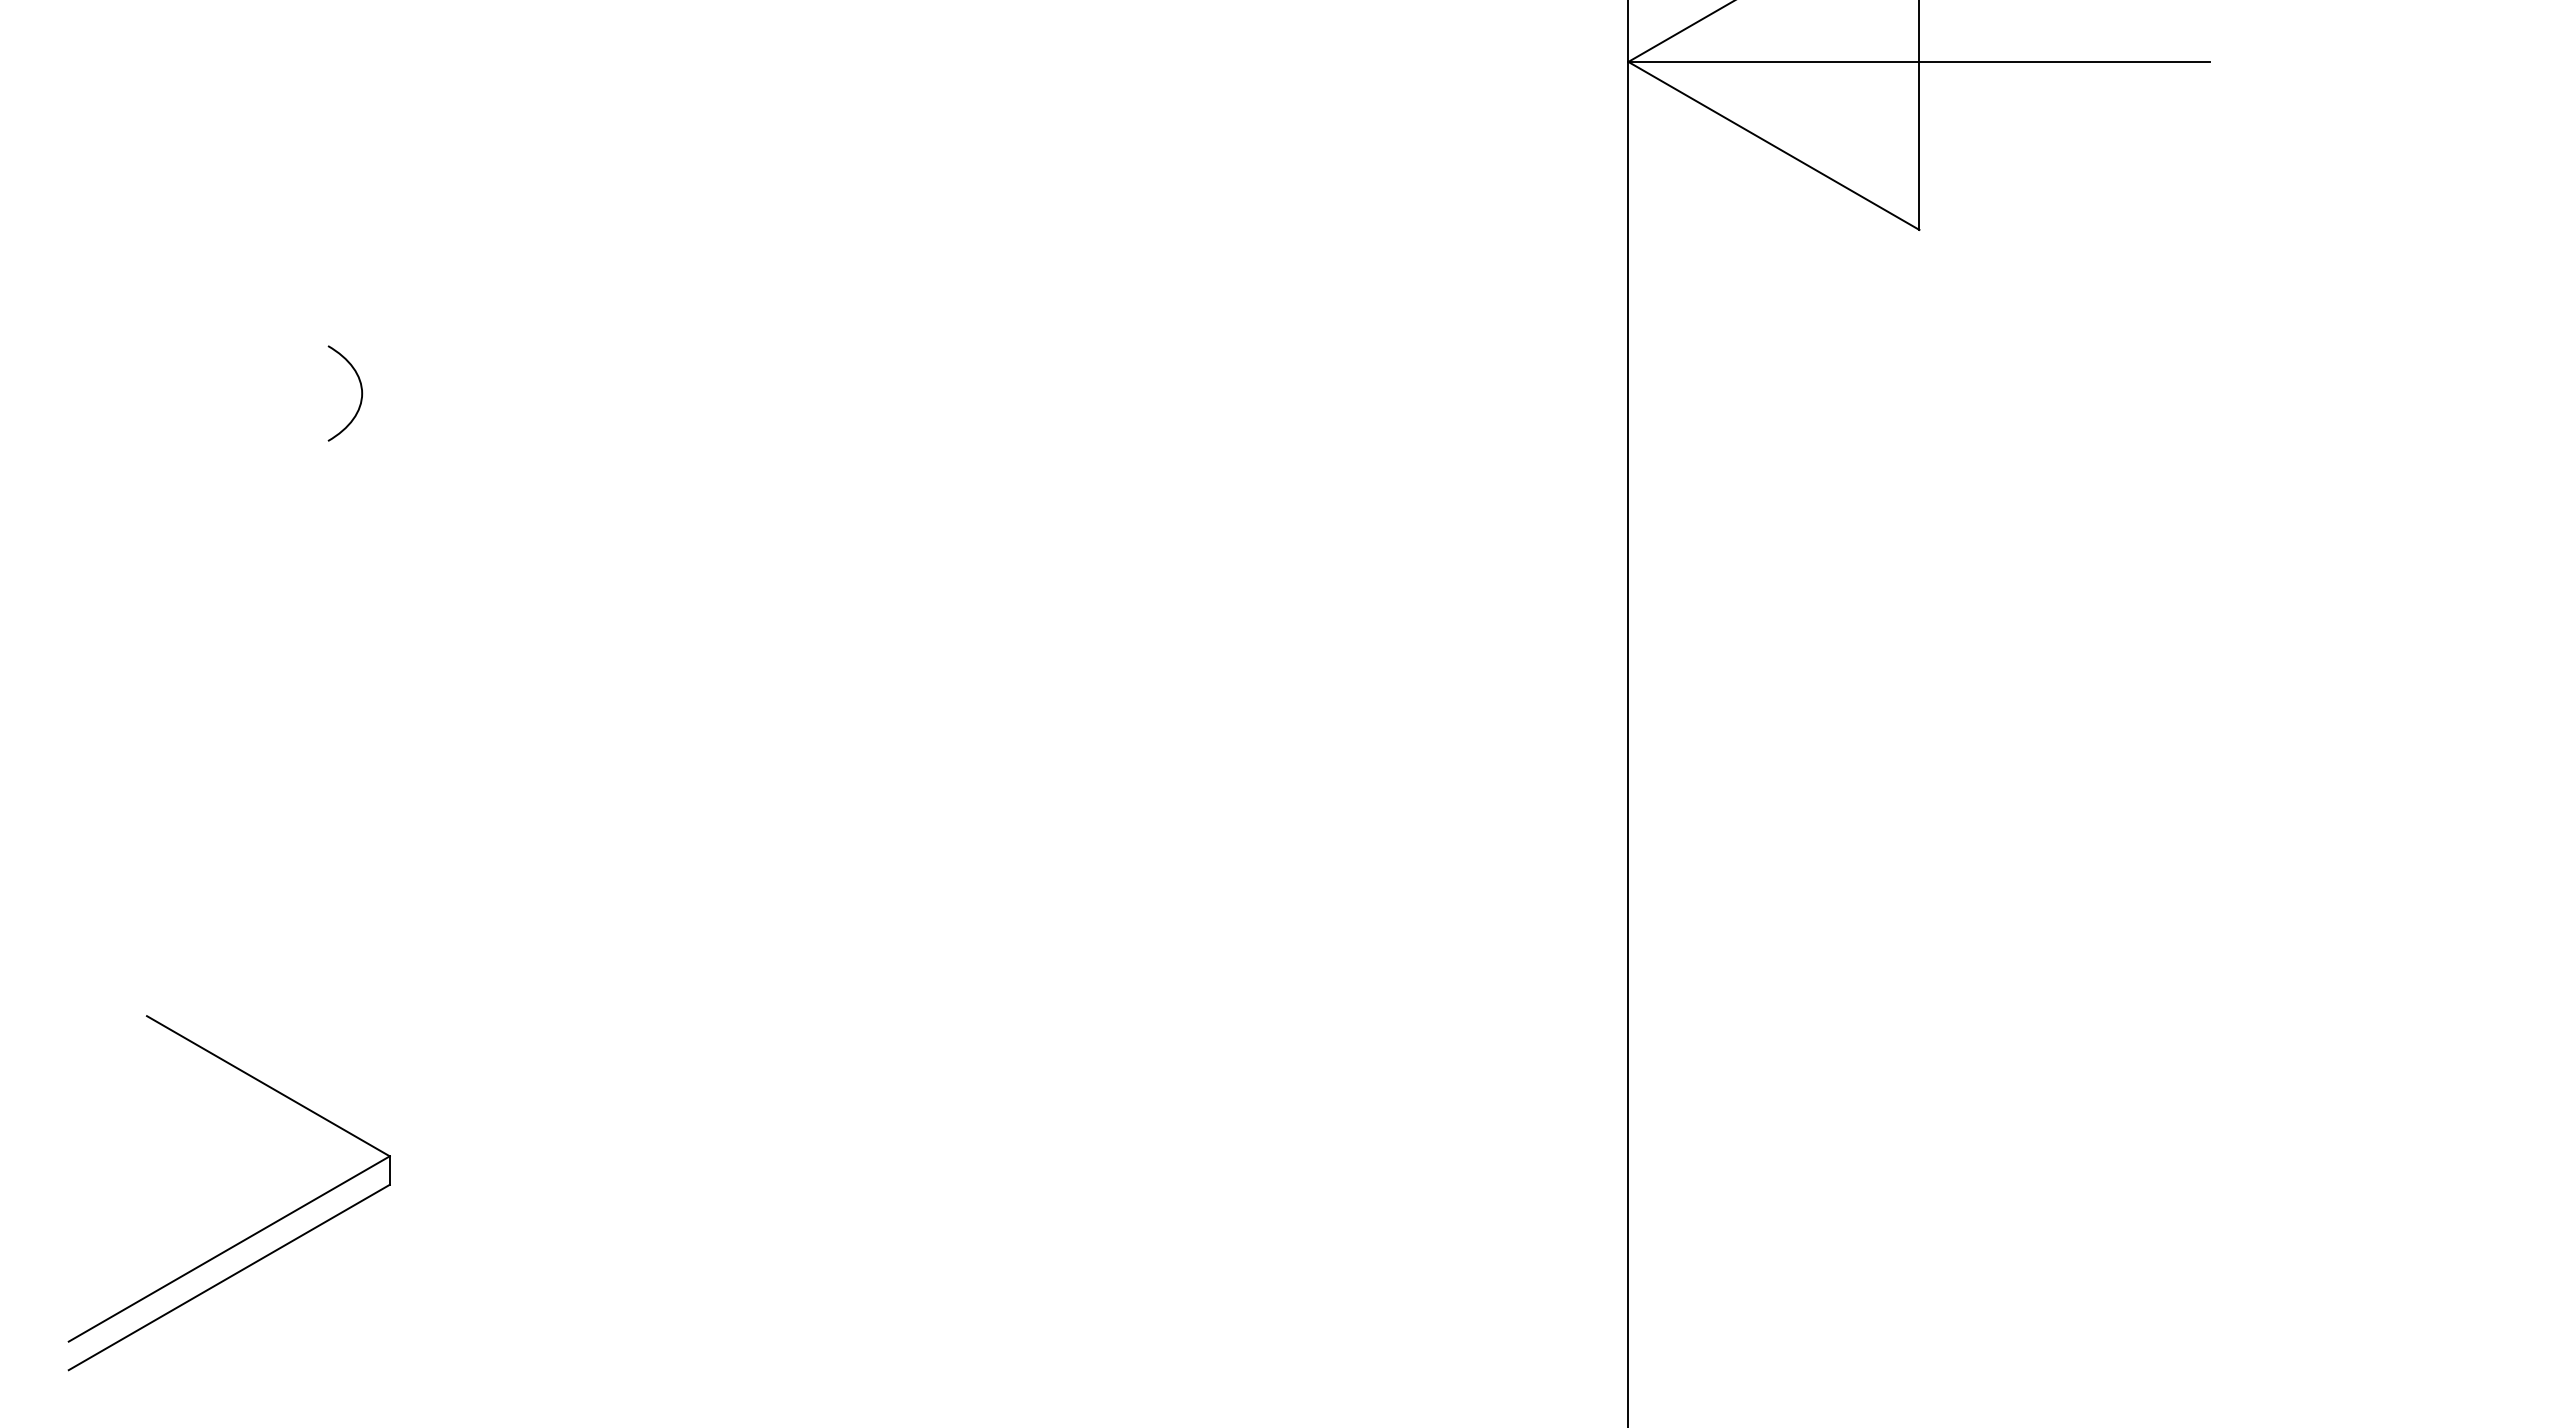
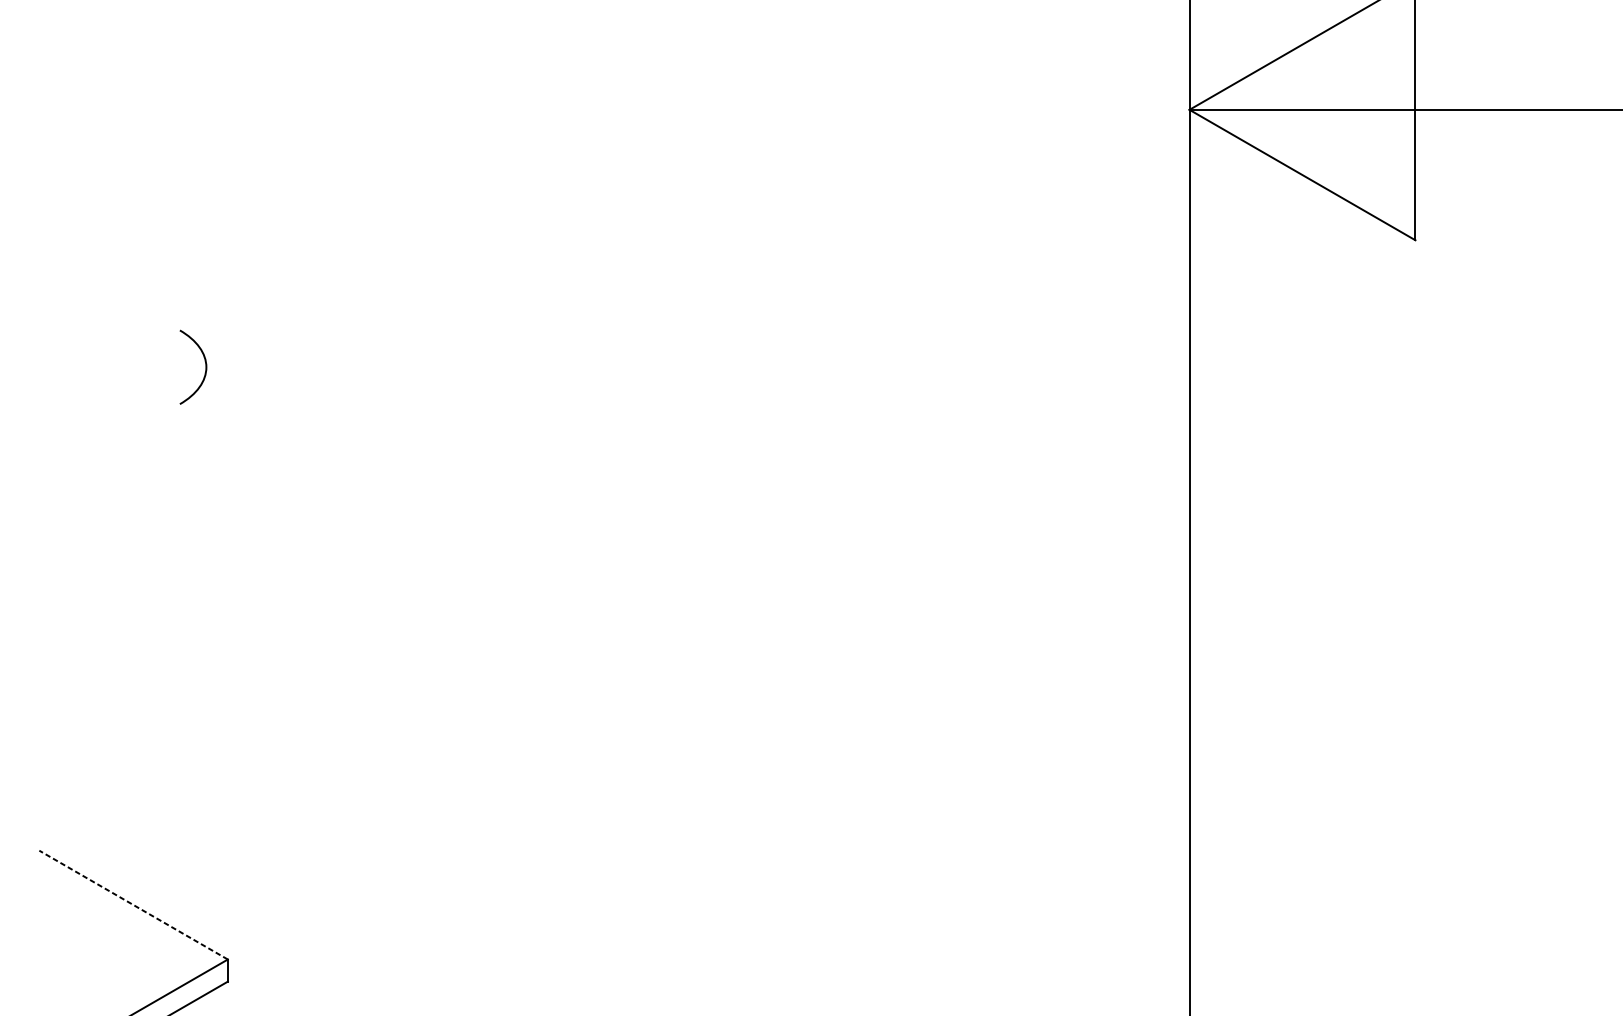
line: (267, 1085) -> (132, 904), solid -> dashed

